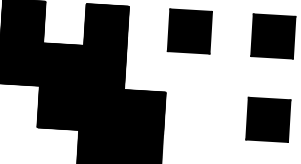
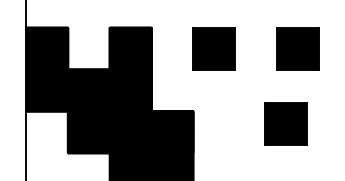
part: (268, 119) -> (285, 123), moved

